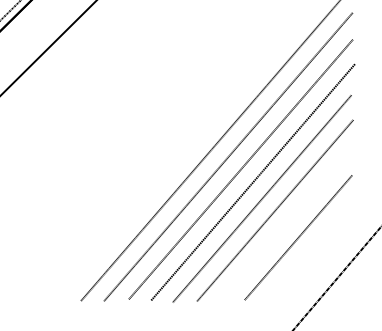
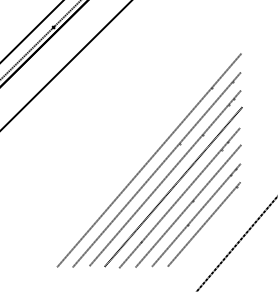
line: (287, 224) -> (196, 215), added

